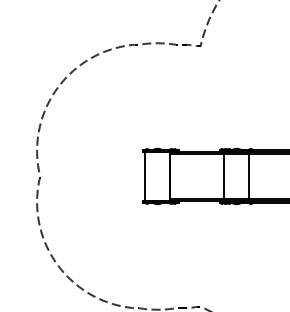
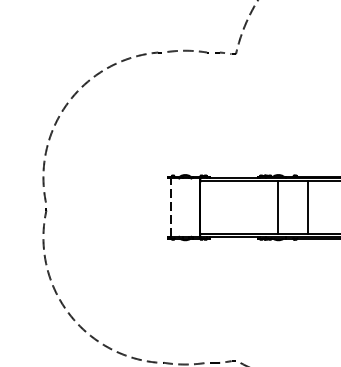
line: (145, 176) -> (171, 207), solid -> dashed
line: (224, 176) -> (278, 207), moved
line: (249, 176) -> (308, 207), moved

